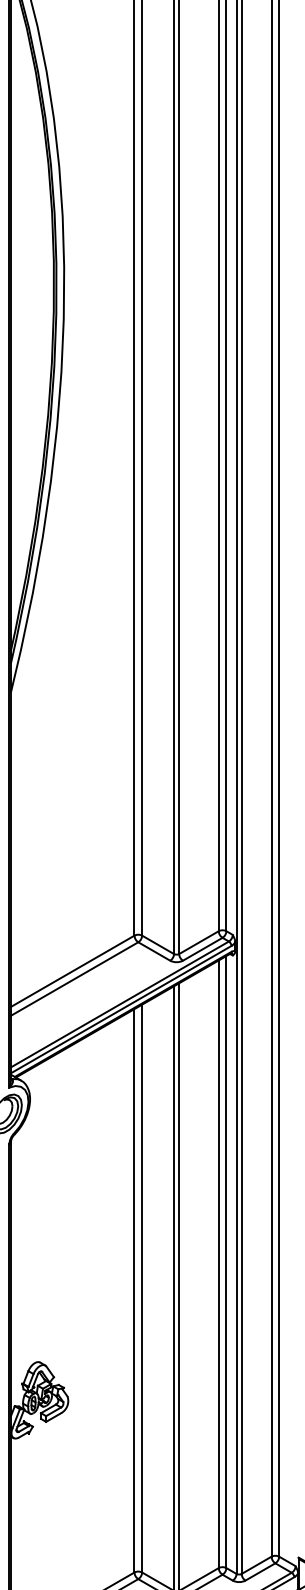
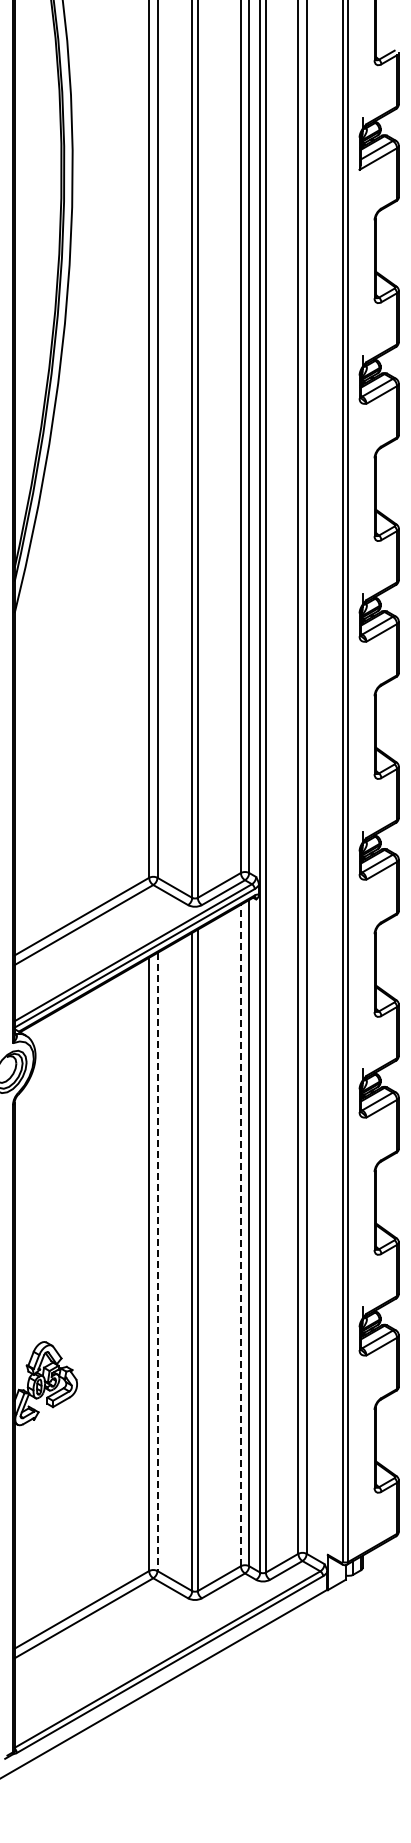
line: (218, 1264) -> (240, 1235), solid -> dashed
line: (142, 1289) -> (157, 1262), solid -> dashed

